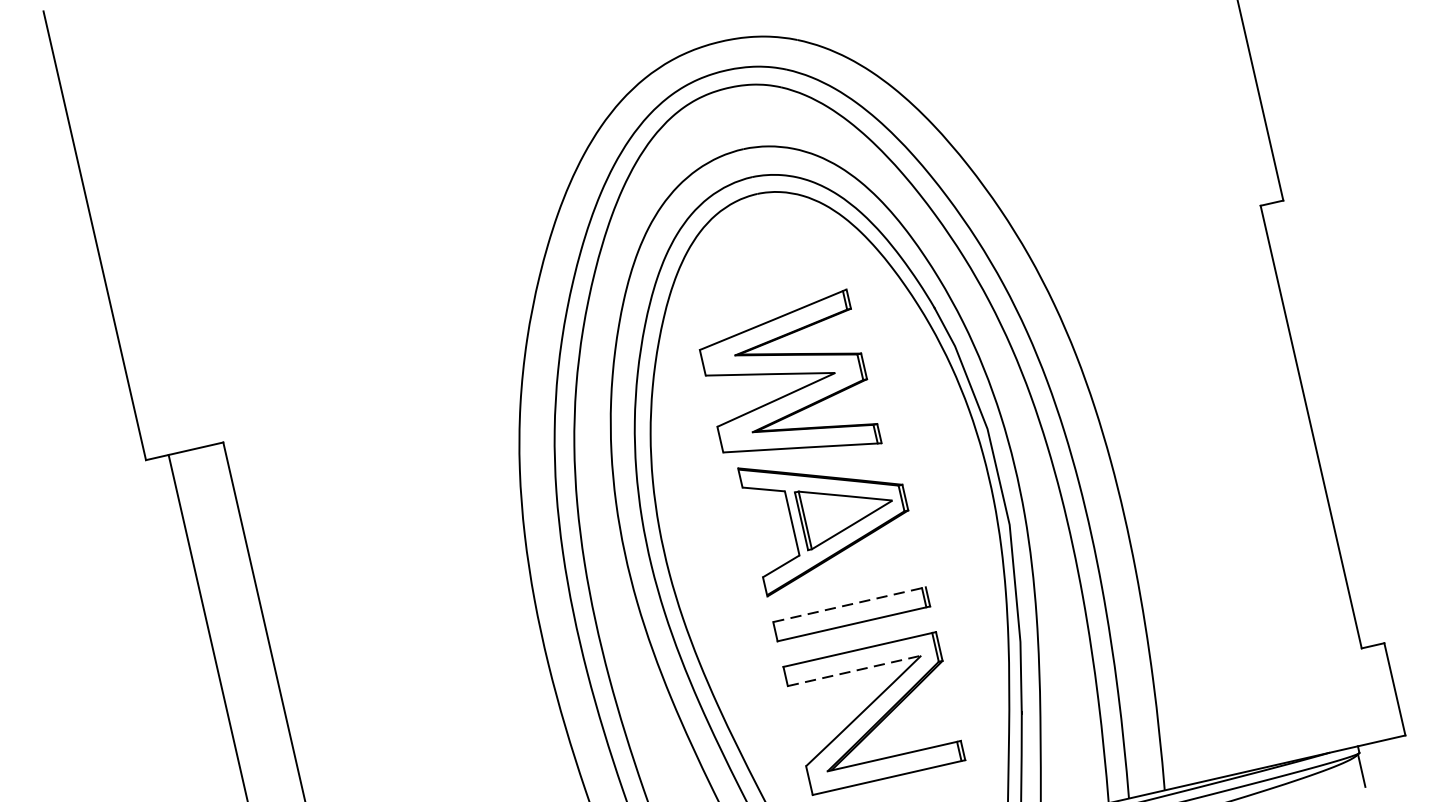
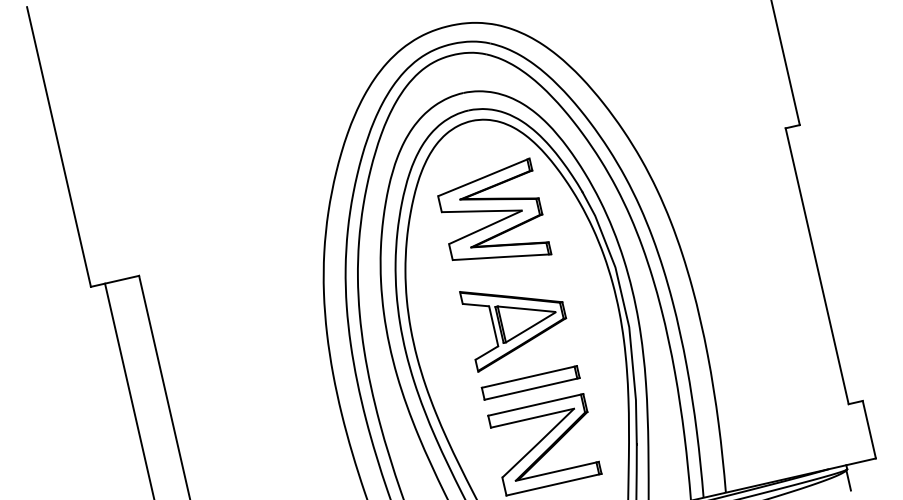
part: (790, 369) -> (494, 208), moved
line: (849, 603) -> (529, 376), dashed -> solid
line: (854, 671) -> (532, 418), dashed -> solid

